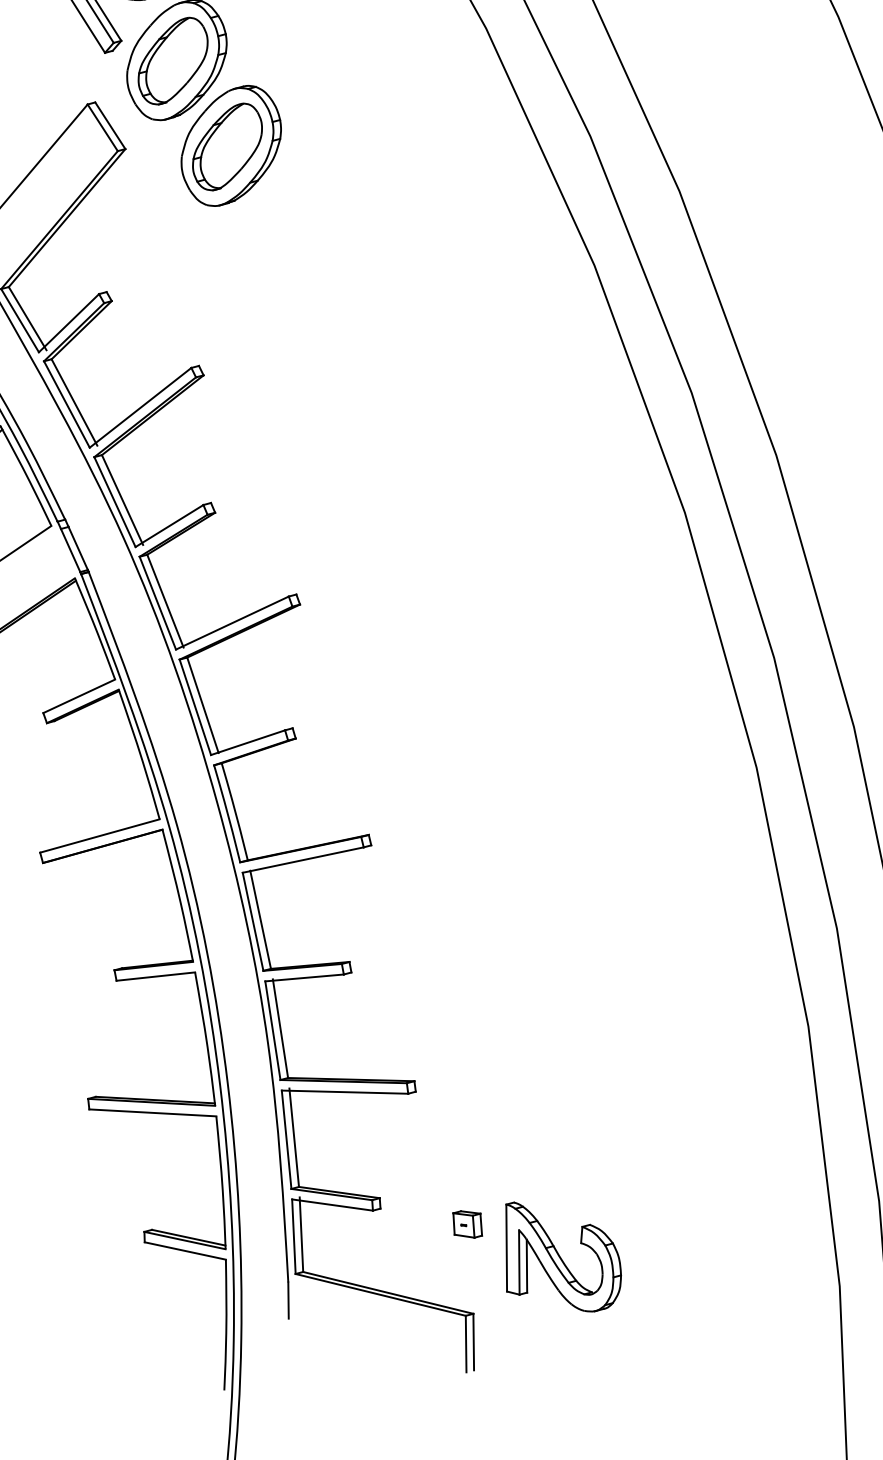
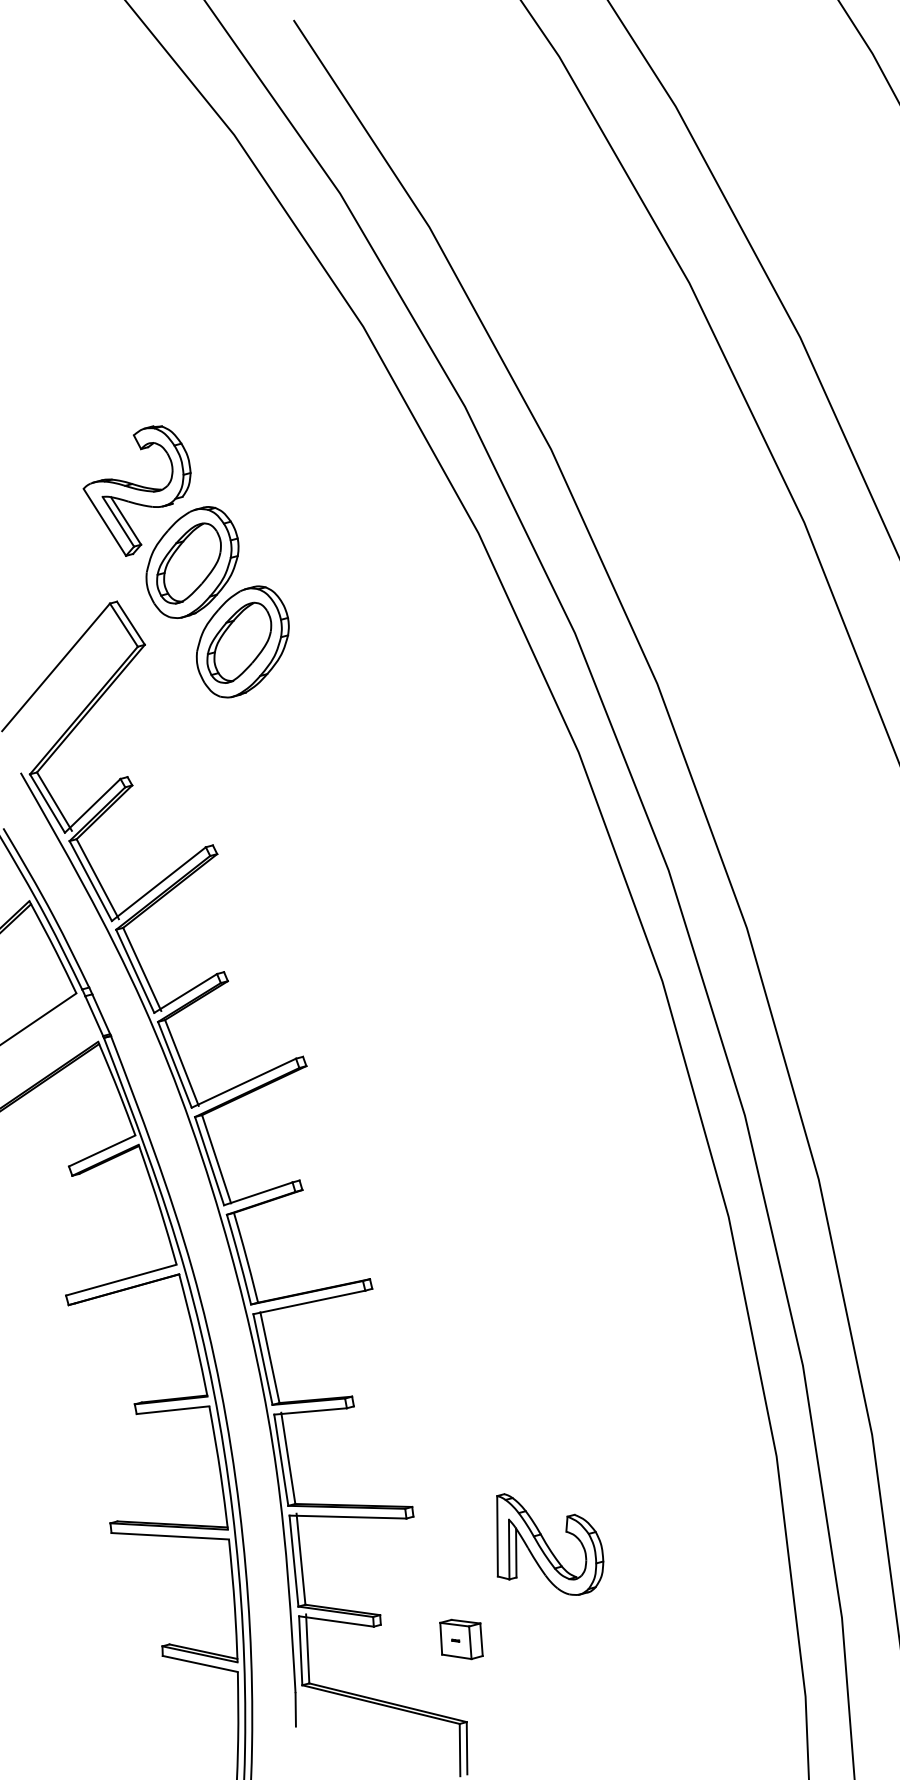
part: (467, 1224) -> (461, 1639), size x1.6
part: (563, 1256) -> (550, 1544), moved

